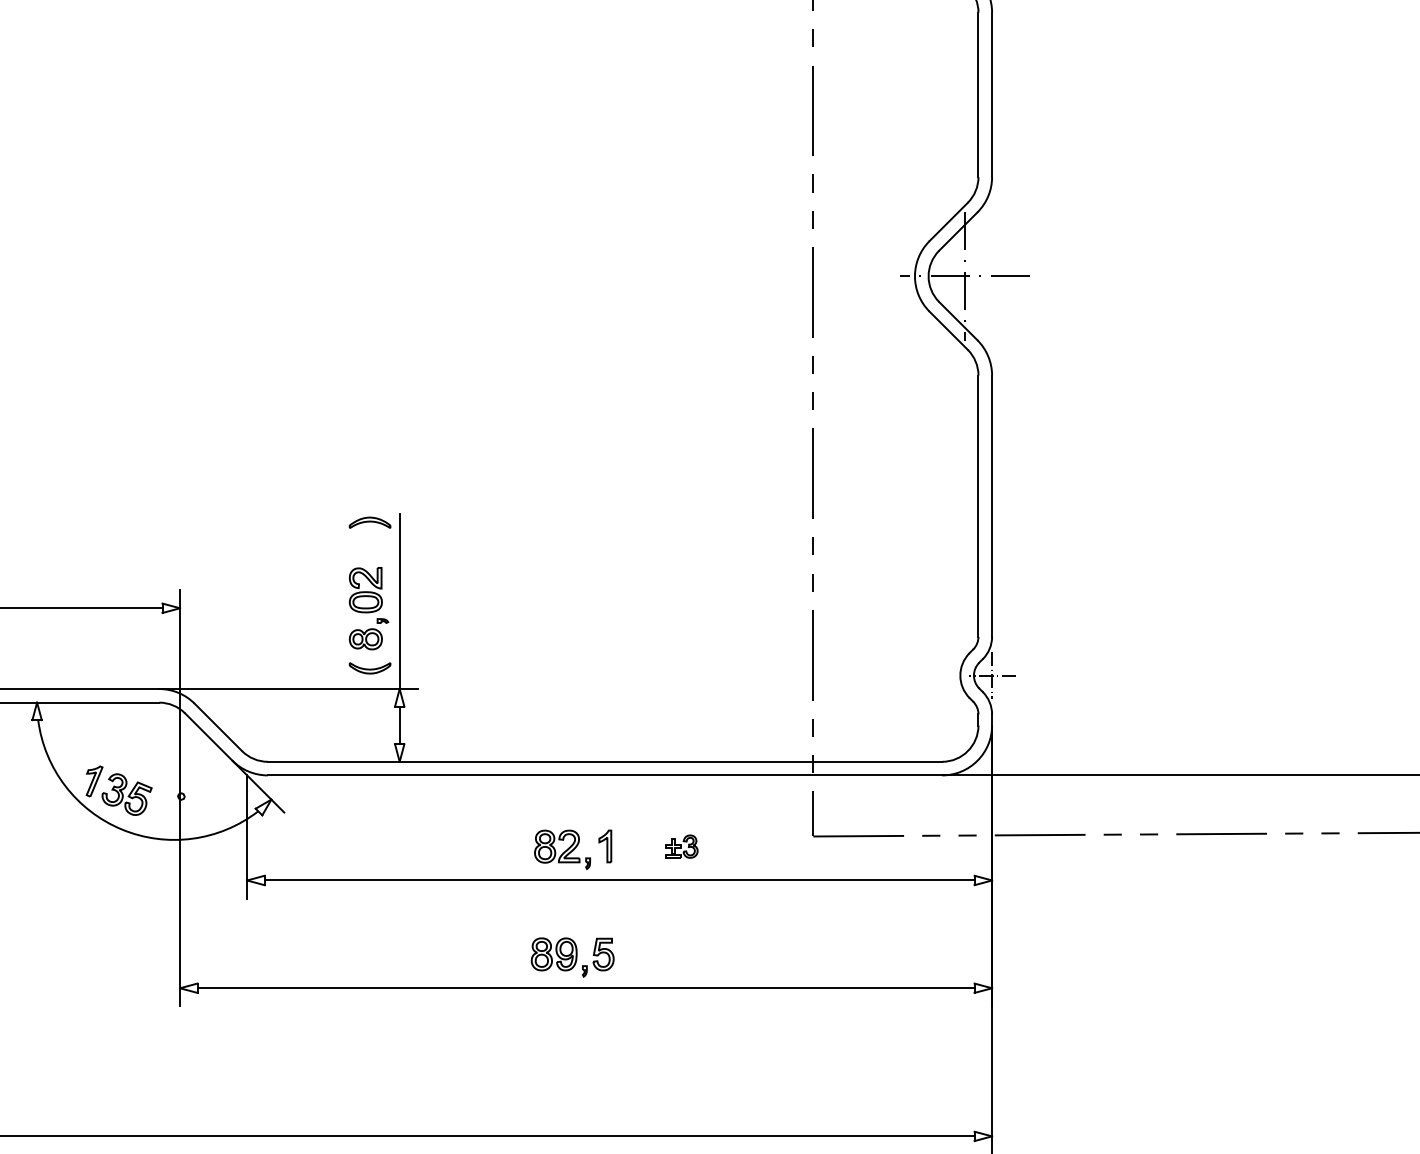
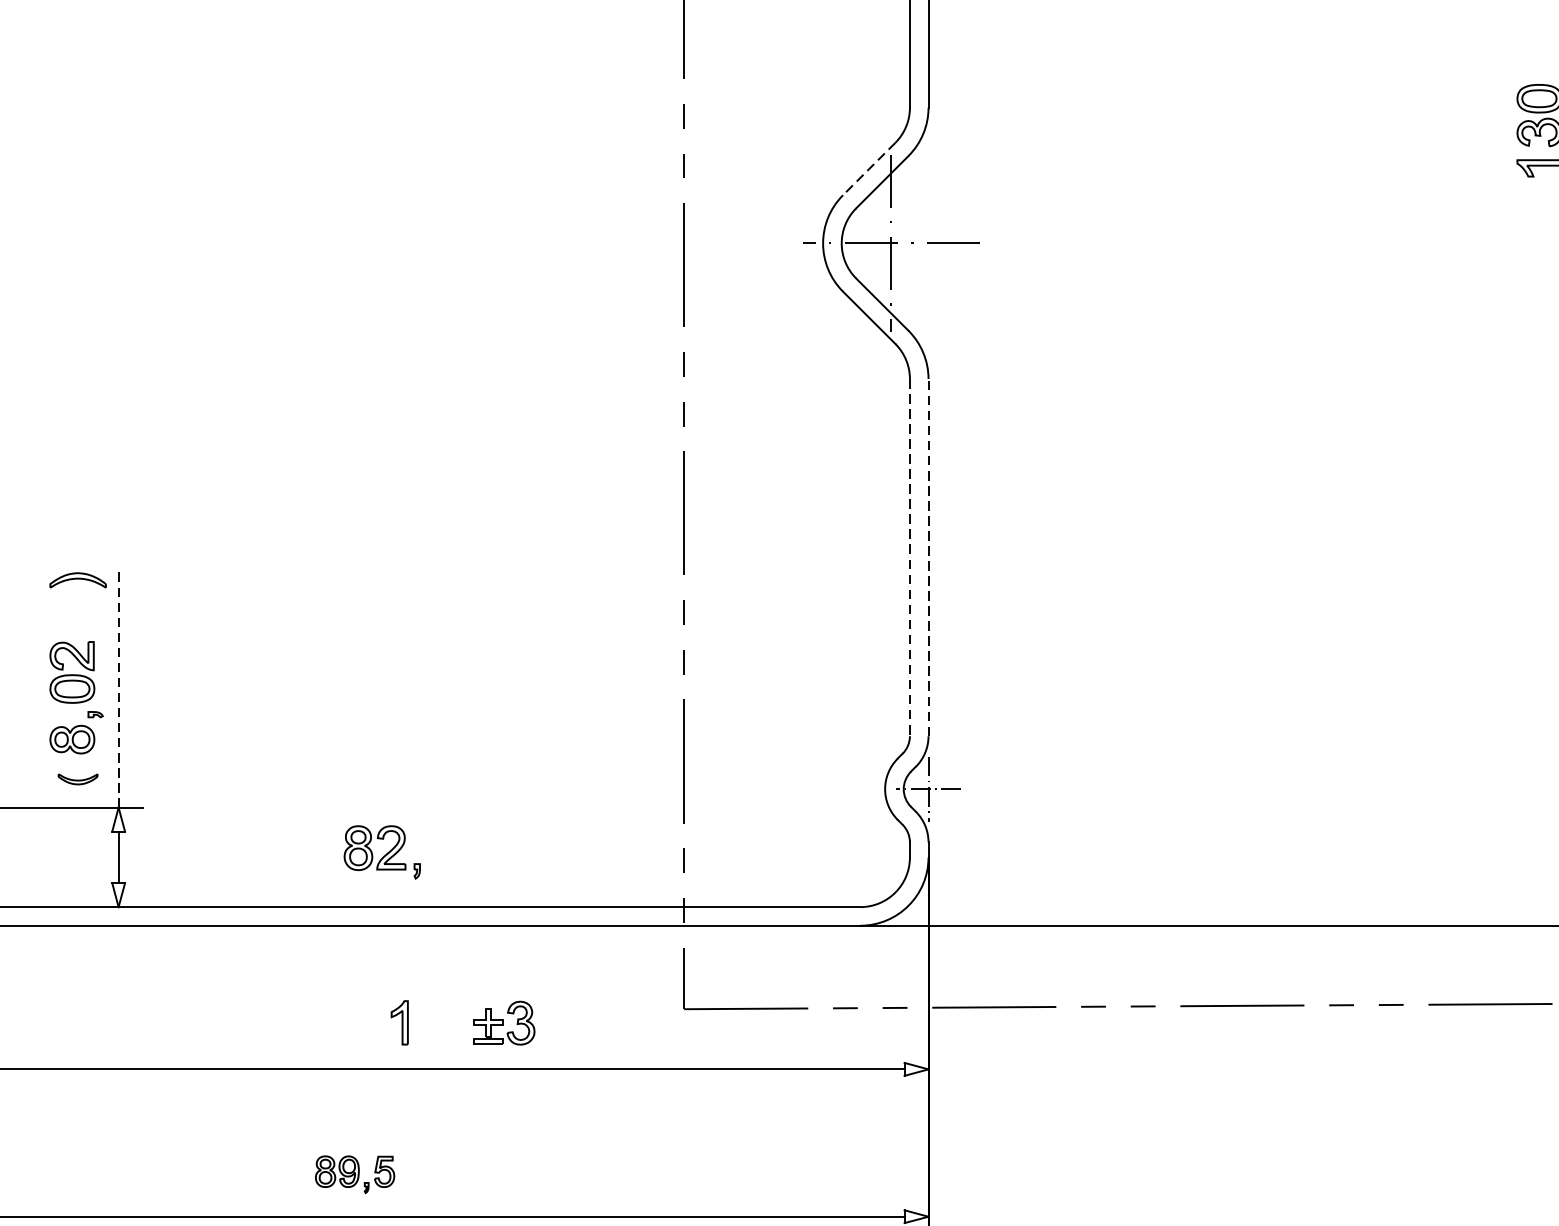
line: (948, 222) -> (868, 169), solid -> dashed
line: (978, 506) -> (909, 558), solid -> dashed
line: (992, 506) -> (929, 558), solid -> dashed
line: (399, 601) -> (118, 687), solid -> dashed
part: (369, 668) -> (77, 779), size x0.7
part: (681, 846) -> (503, 1022), size x1.4
part: (562, 849) -> (382, 852), moved
part: (572, 957) -> (354, 1174), size x0.7

